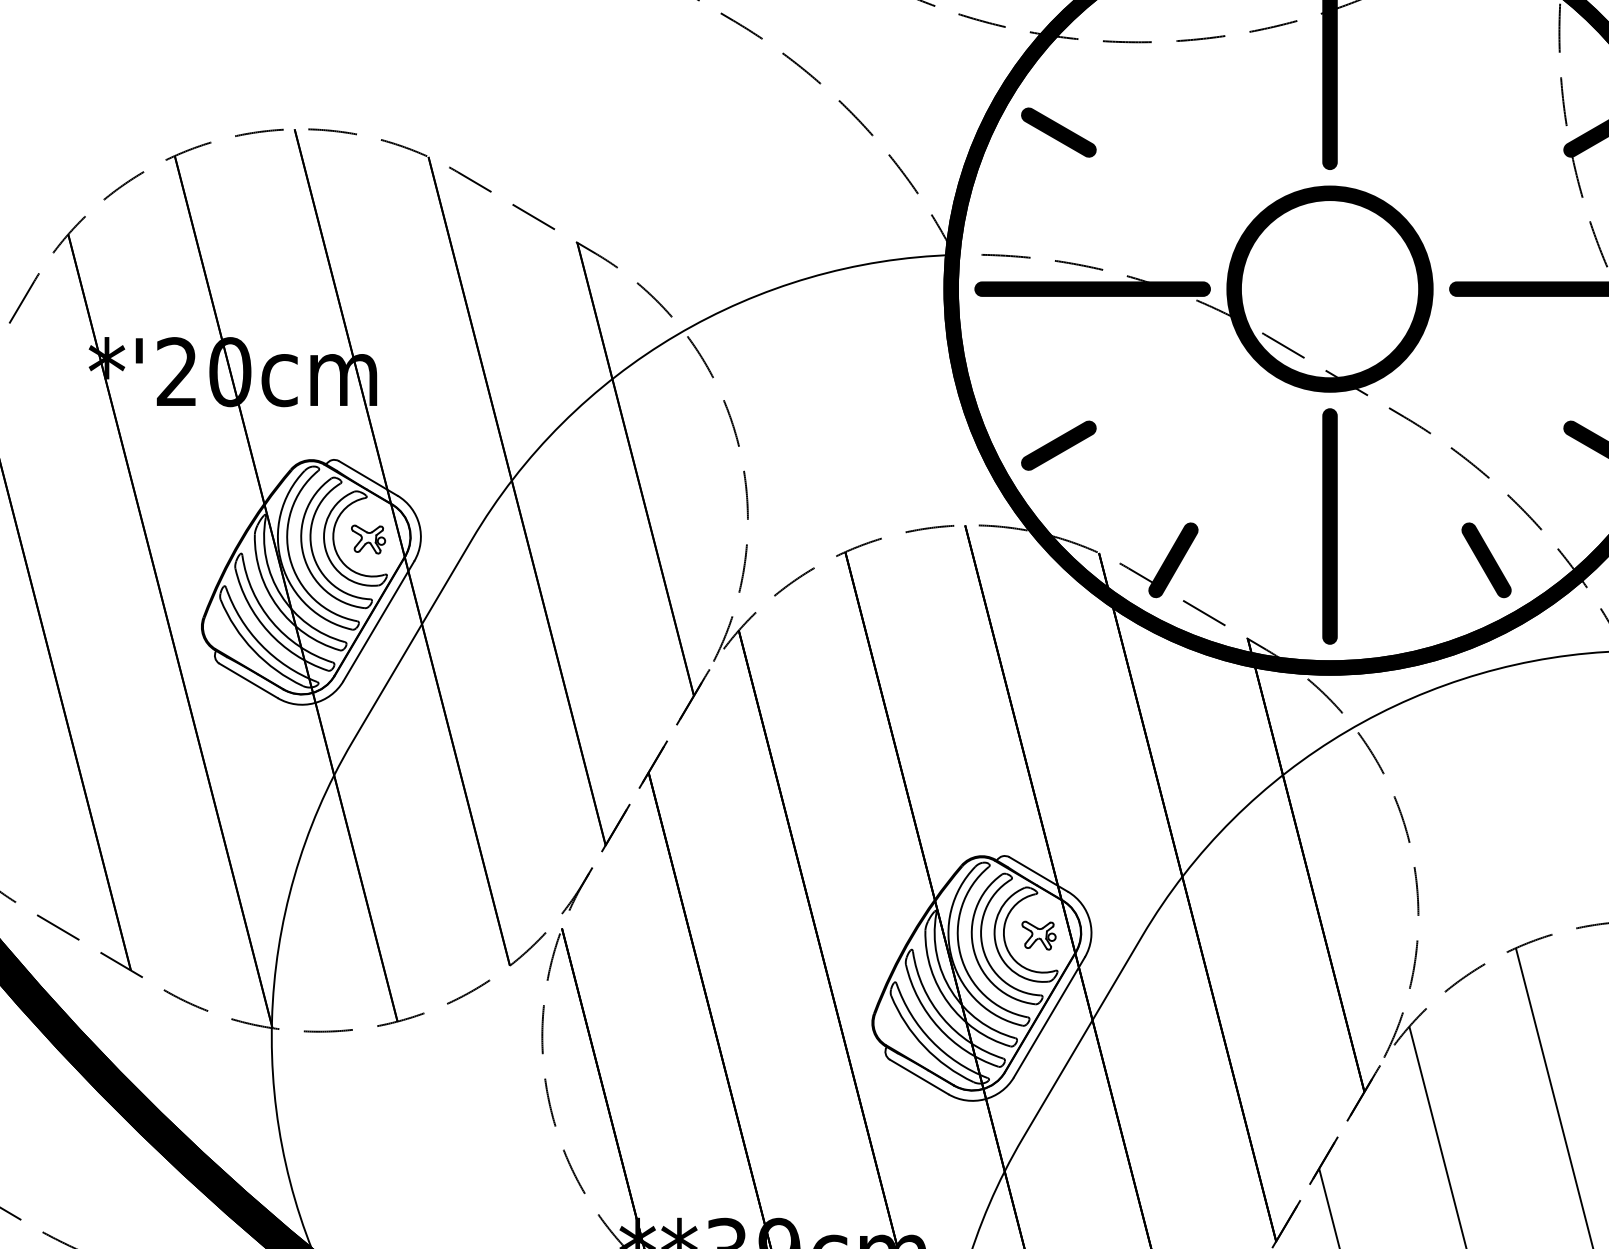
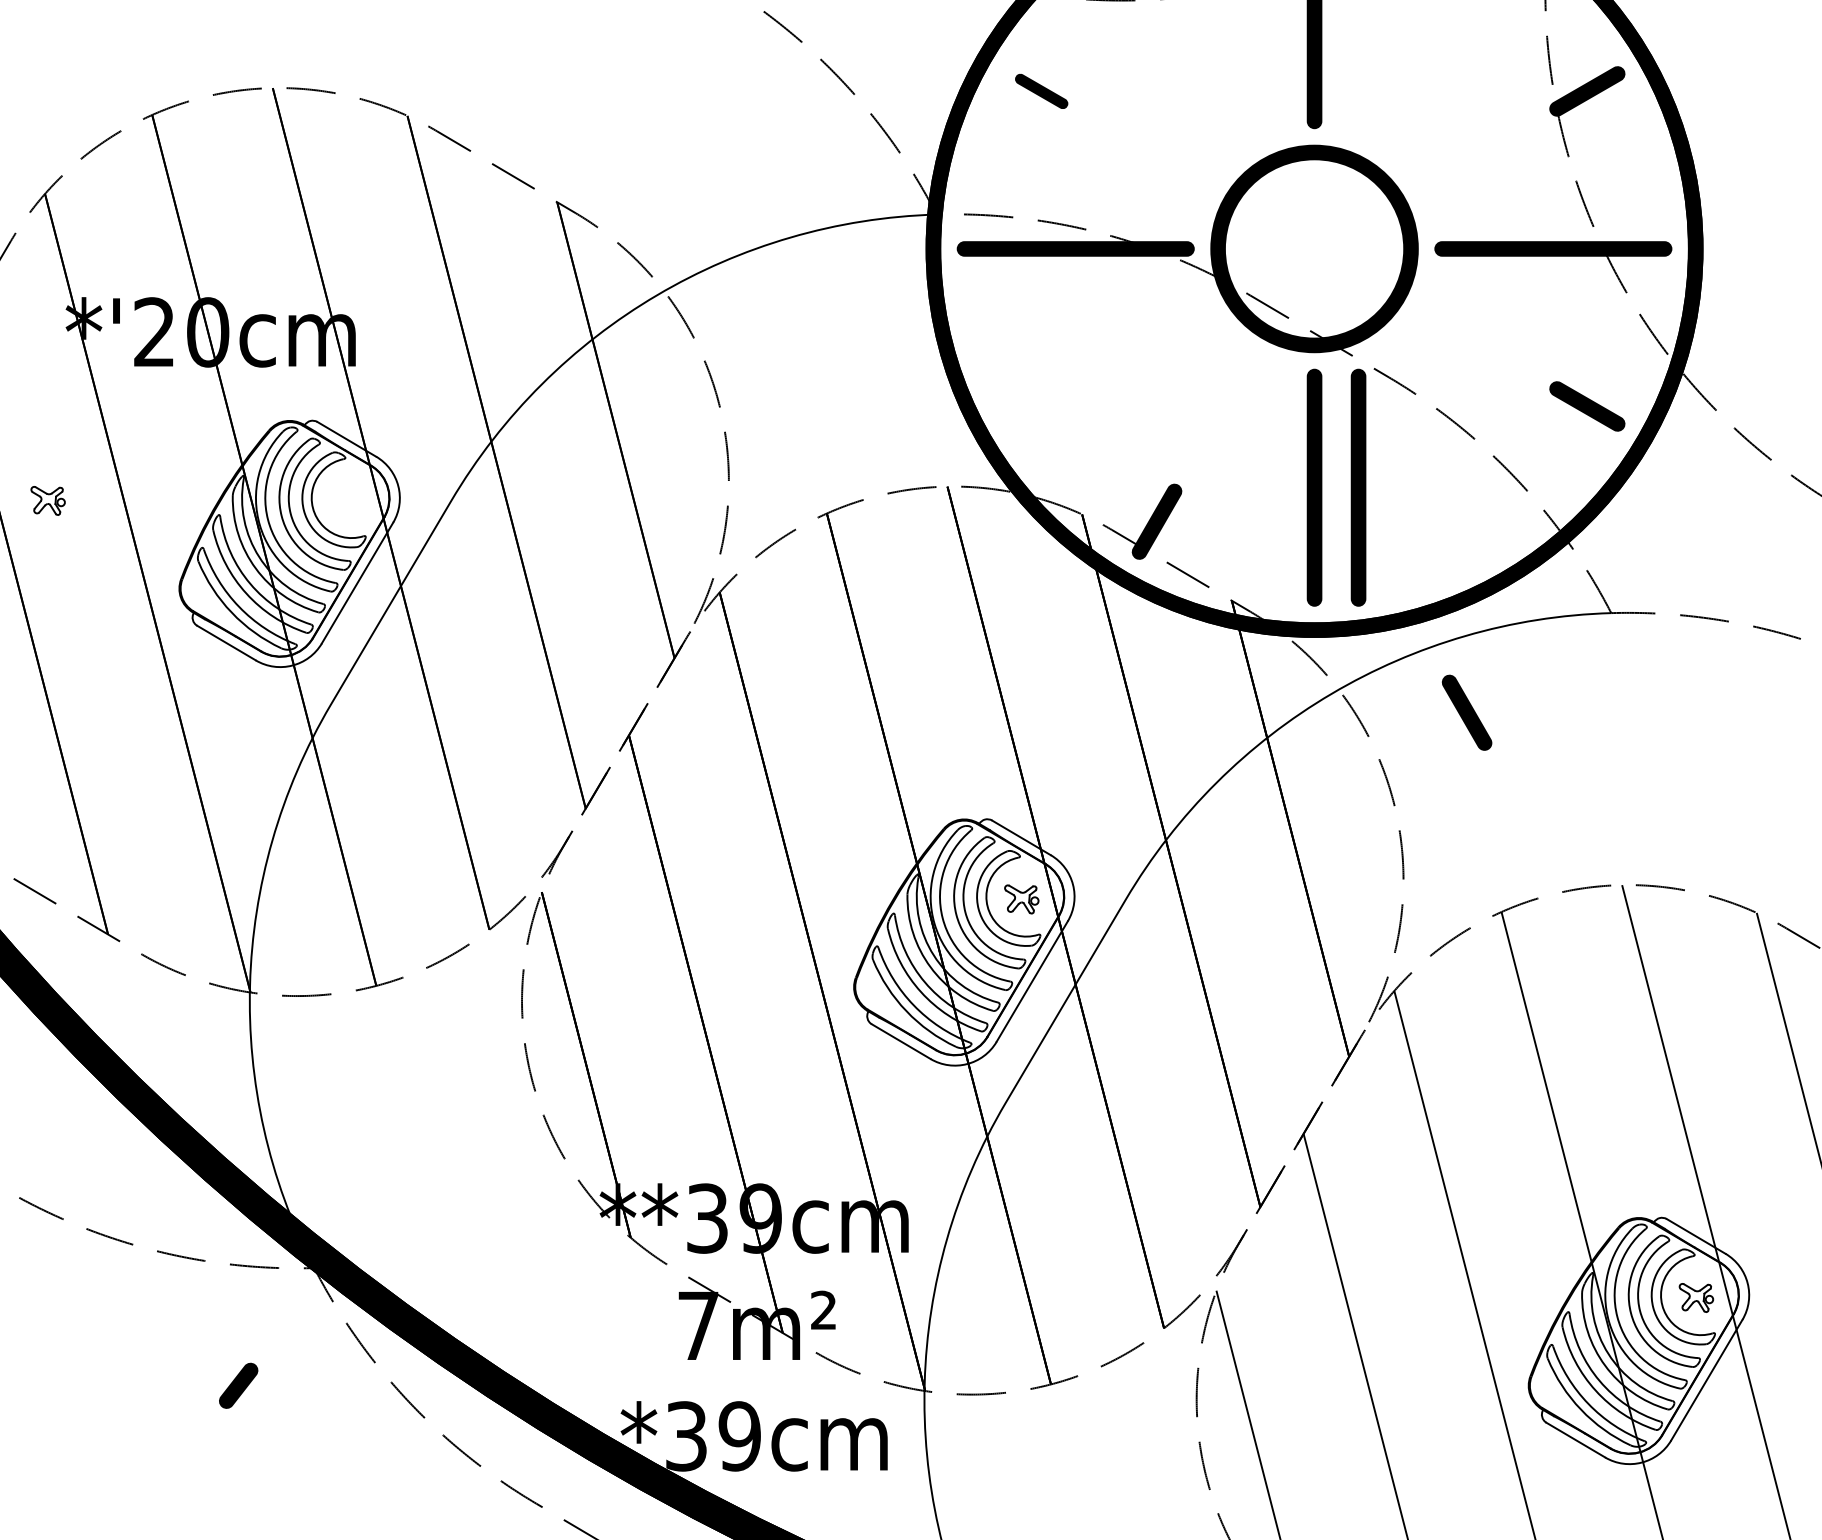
part: (1058, 132) -> (1041, 91), size x0.7
part: (1058, 445) -> (1041, 406), removed
part: (1373, 526) -> (1358, 487), added
part: (367, 539) -> (47, 500), moved
part: (1486, 560) -> (1466, 712), moved

